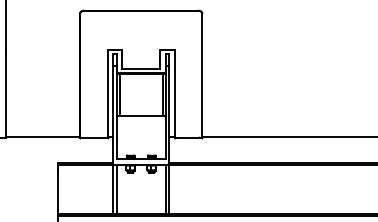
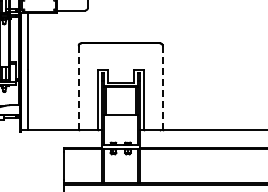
line: (79, 75) -> (78, 87), solid -> dashed
line: (202, 75) -> (162, 87), solid -> dashed

